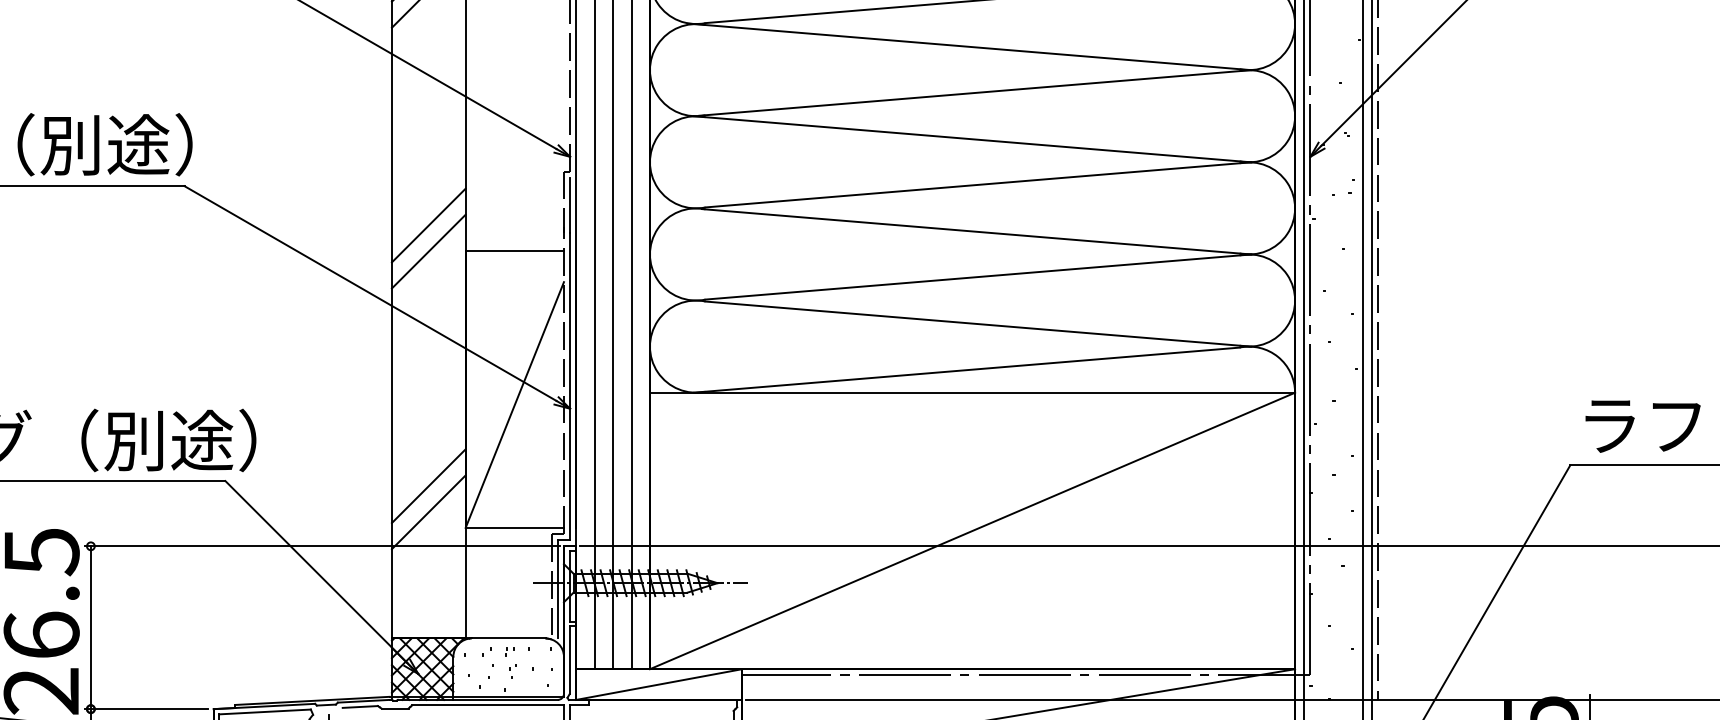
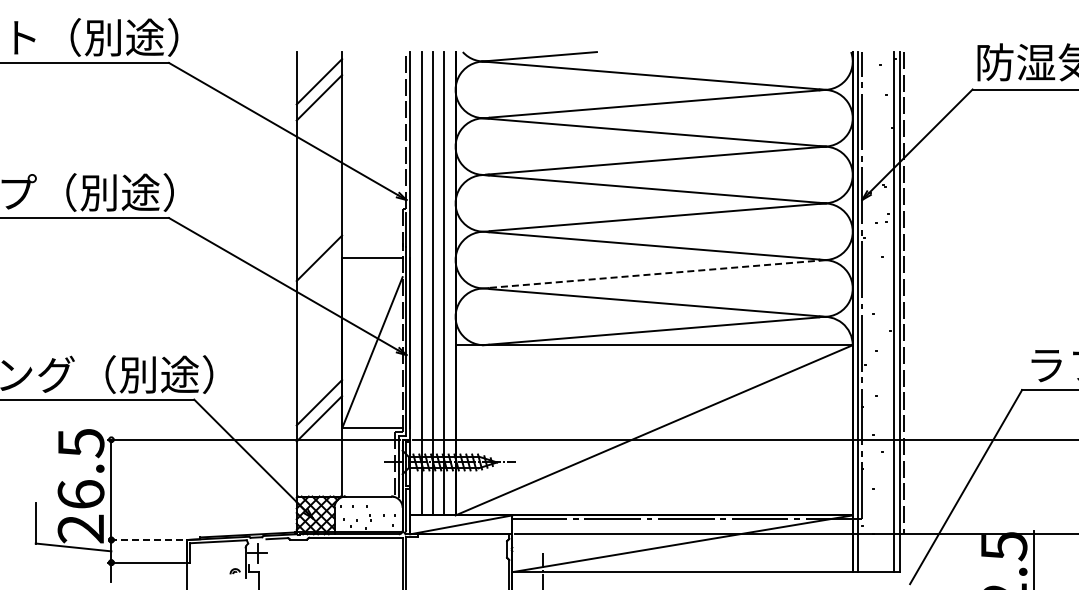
line: (428, 224) -> (319, 241), removed
line: (977, 276) -> (657, 273), solid -> dashed
line: (146, 709) -> (145, 540), solid -> dashed

